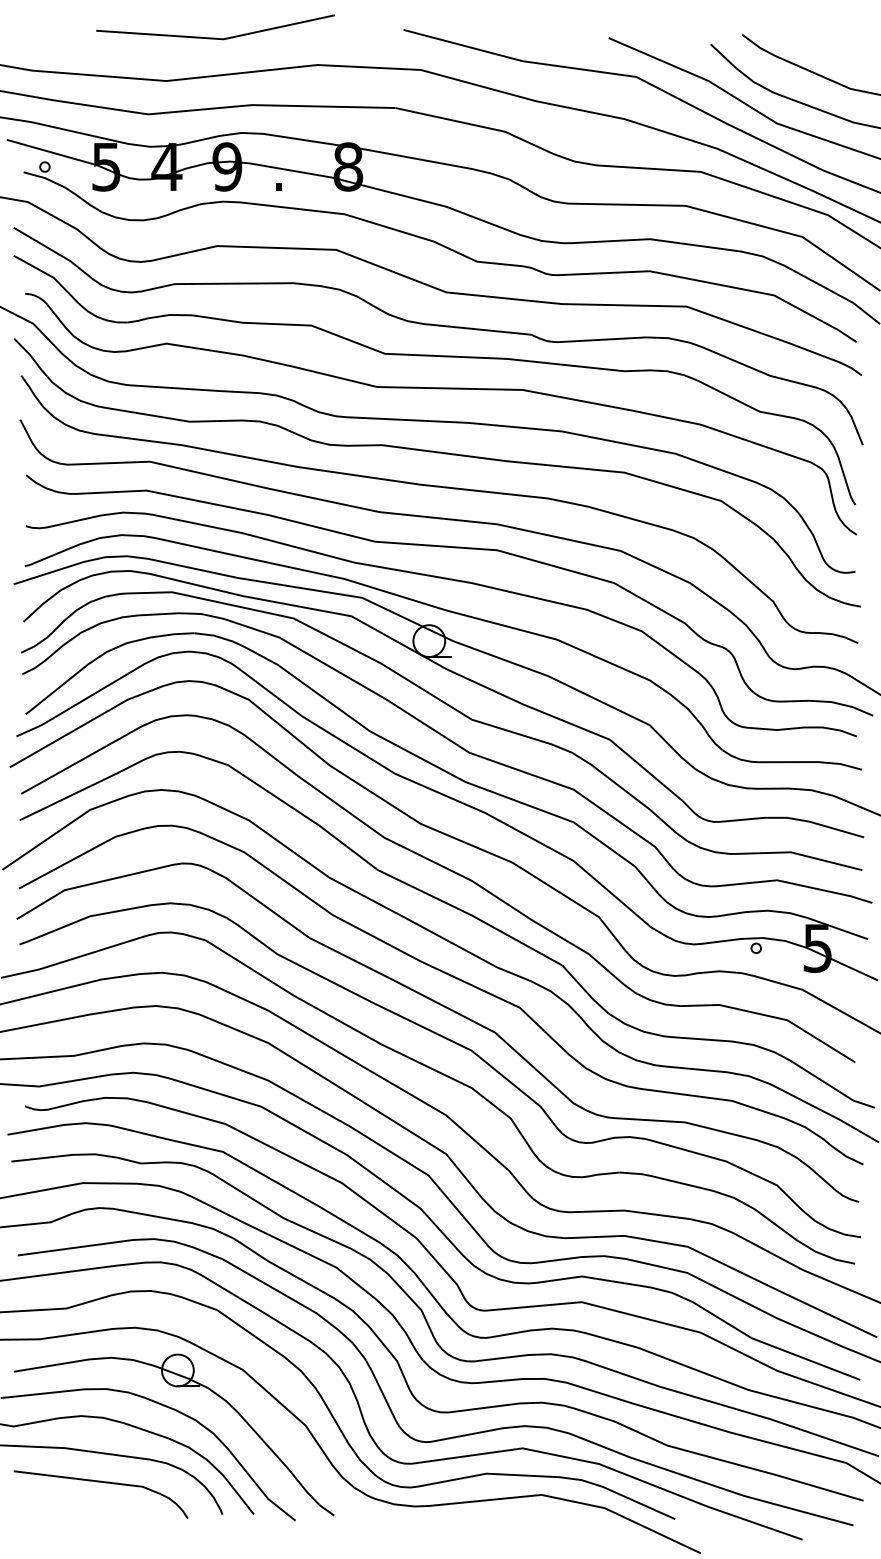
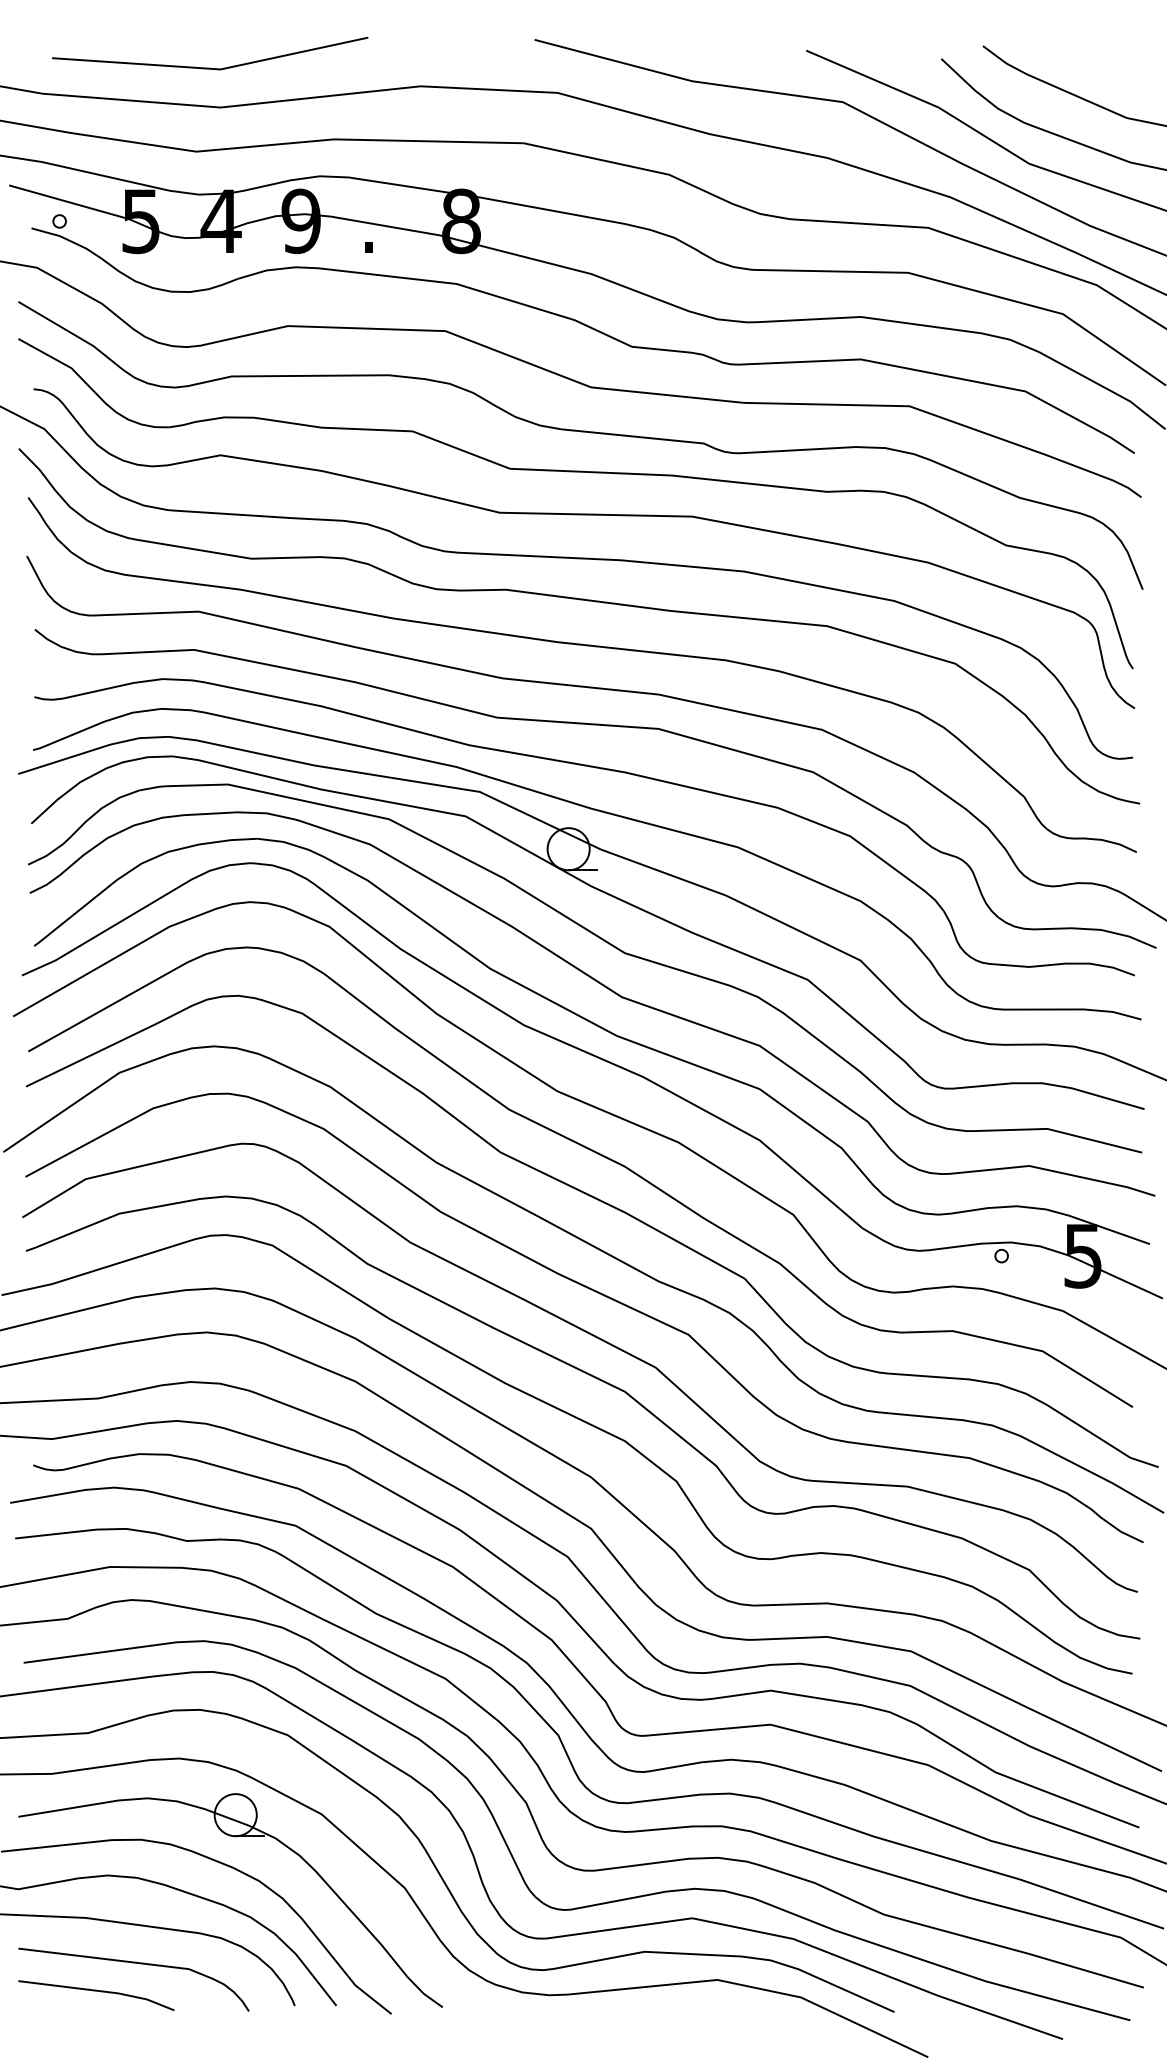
line: (215, 37) -> (210, 67), moved
line: (73, 1504) -> (97, 1992), added

